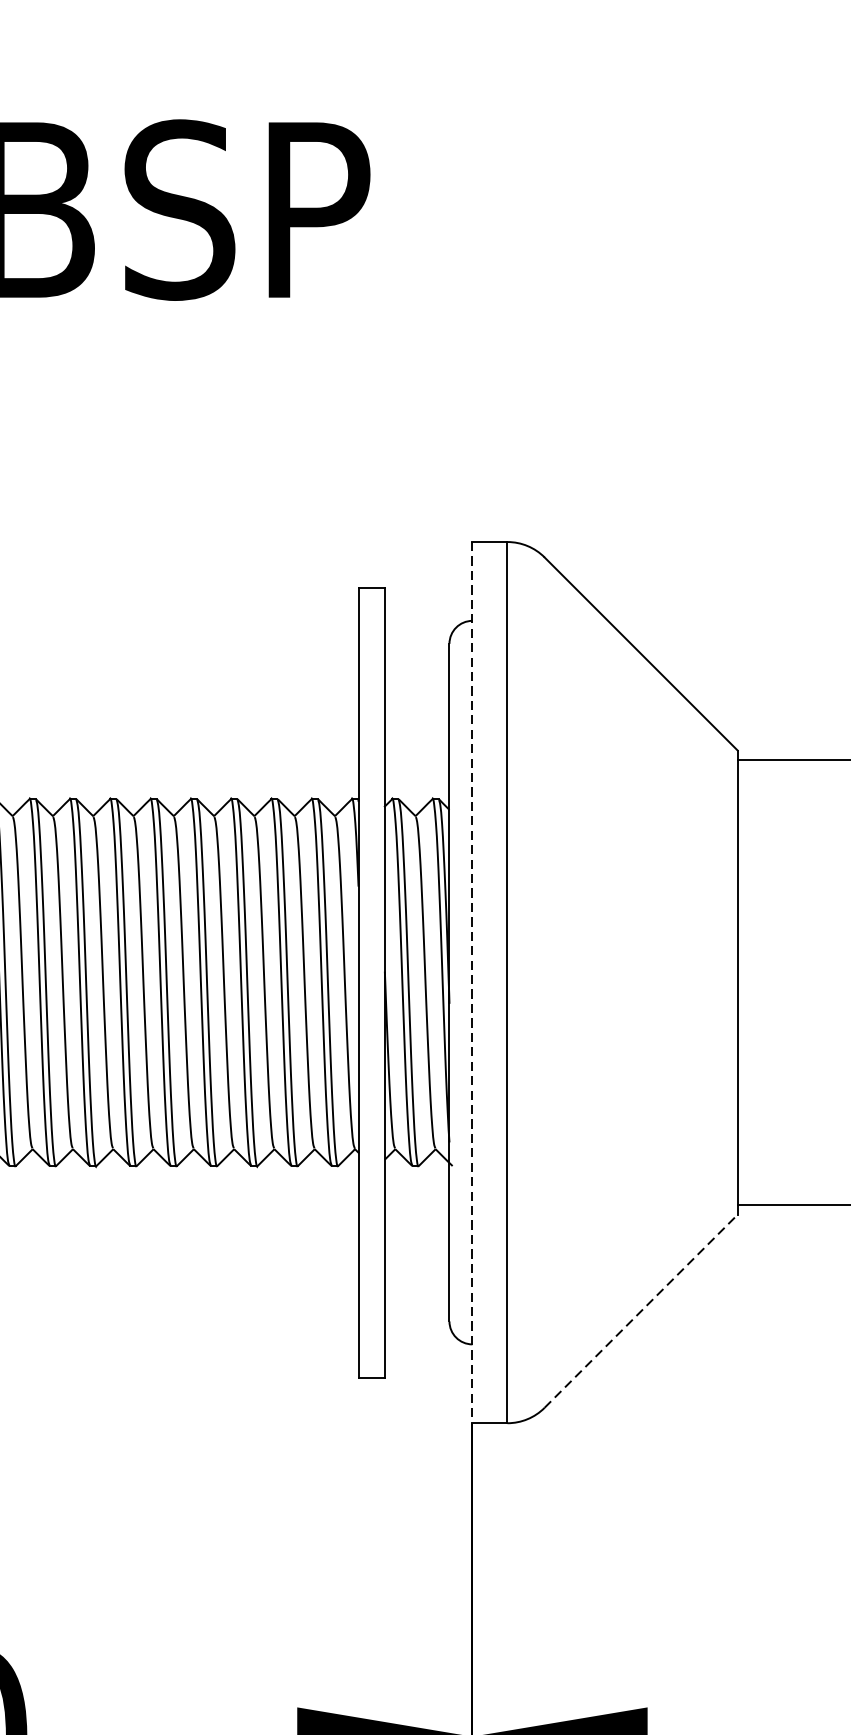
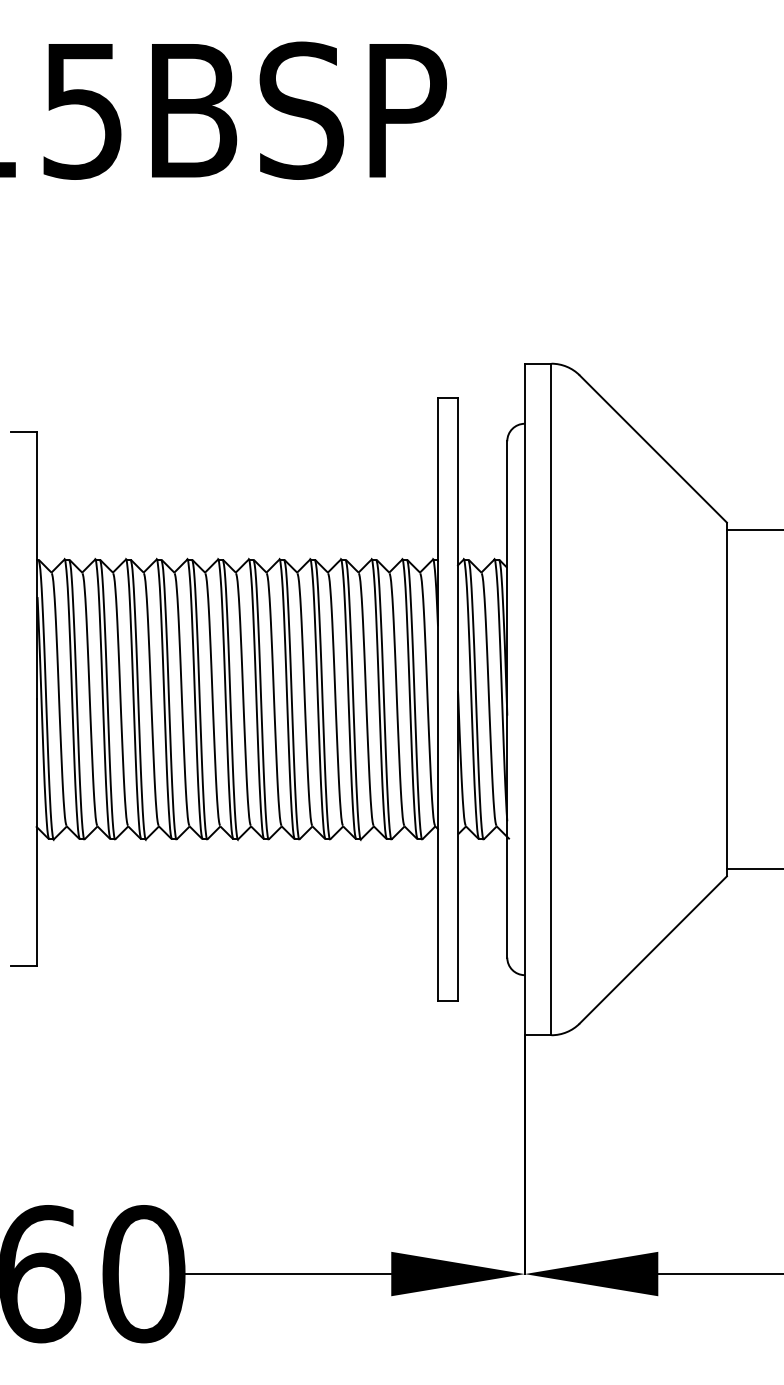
line: (472, 982) -> (524, 699), dashed -> solid
line: (641, 1310) -> (653, 949), dashed -> solid

